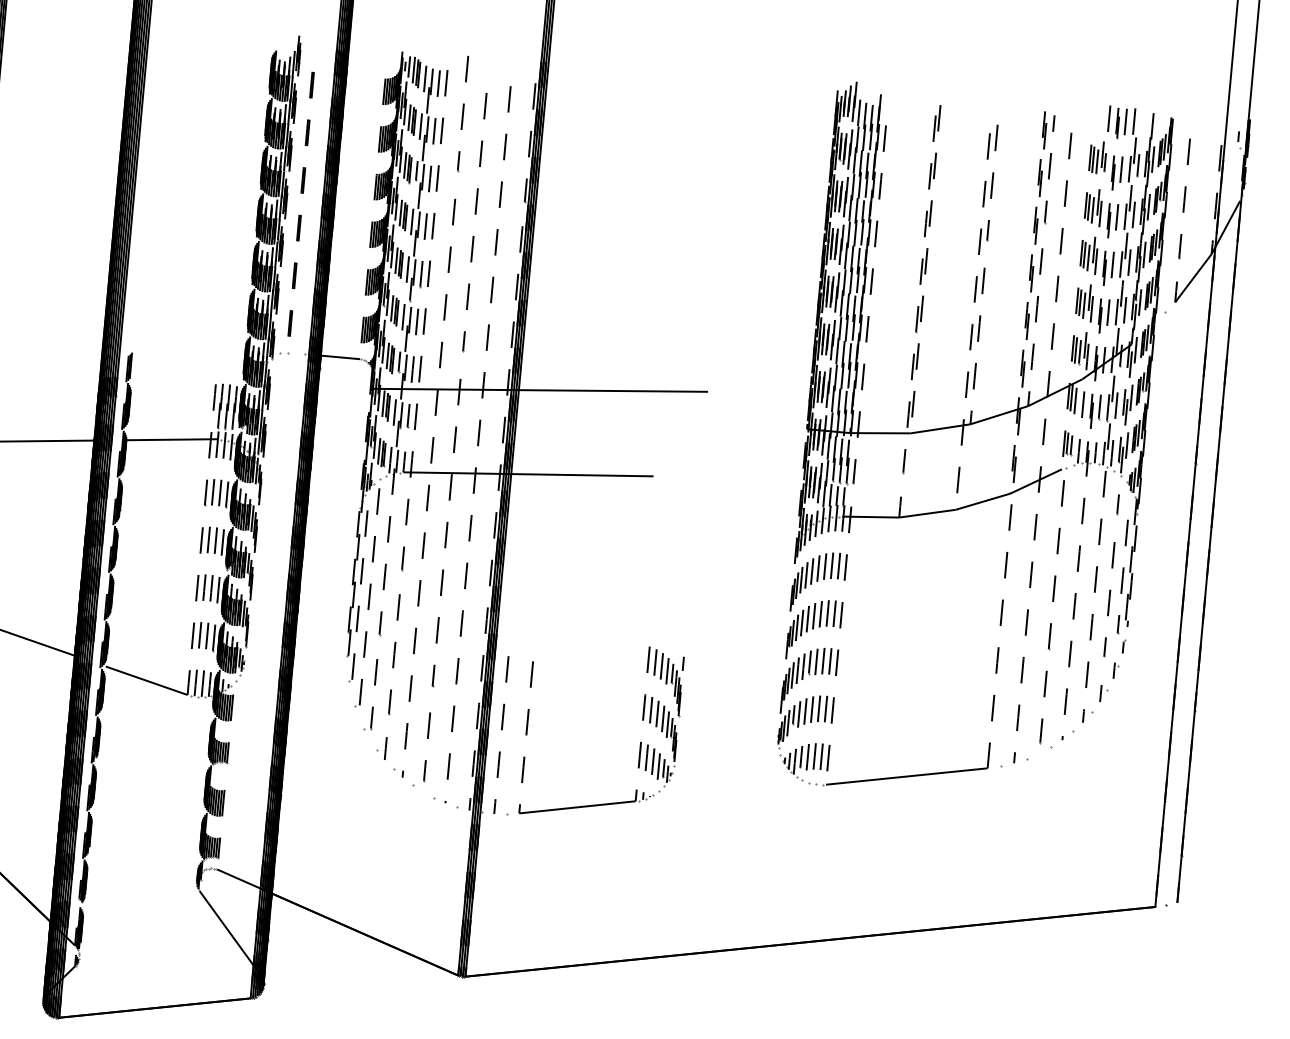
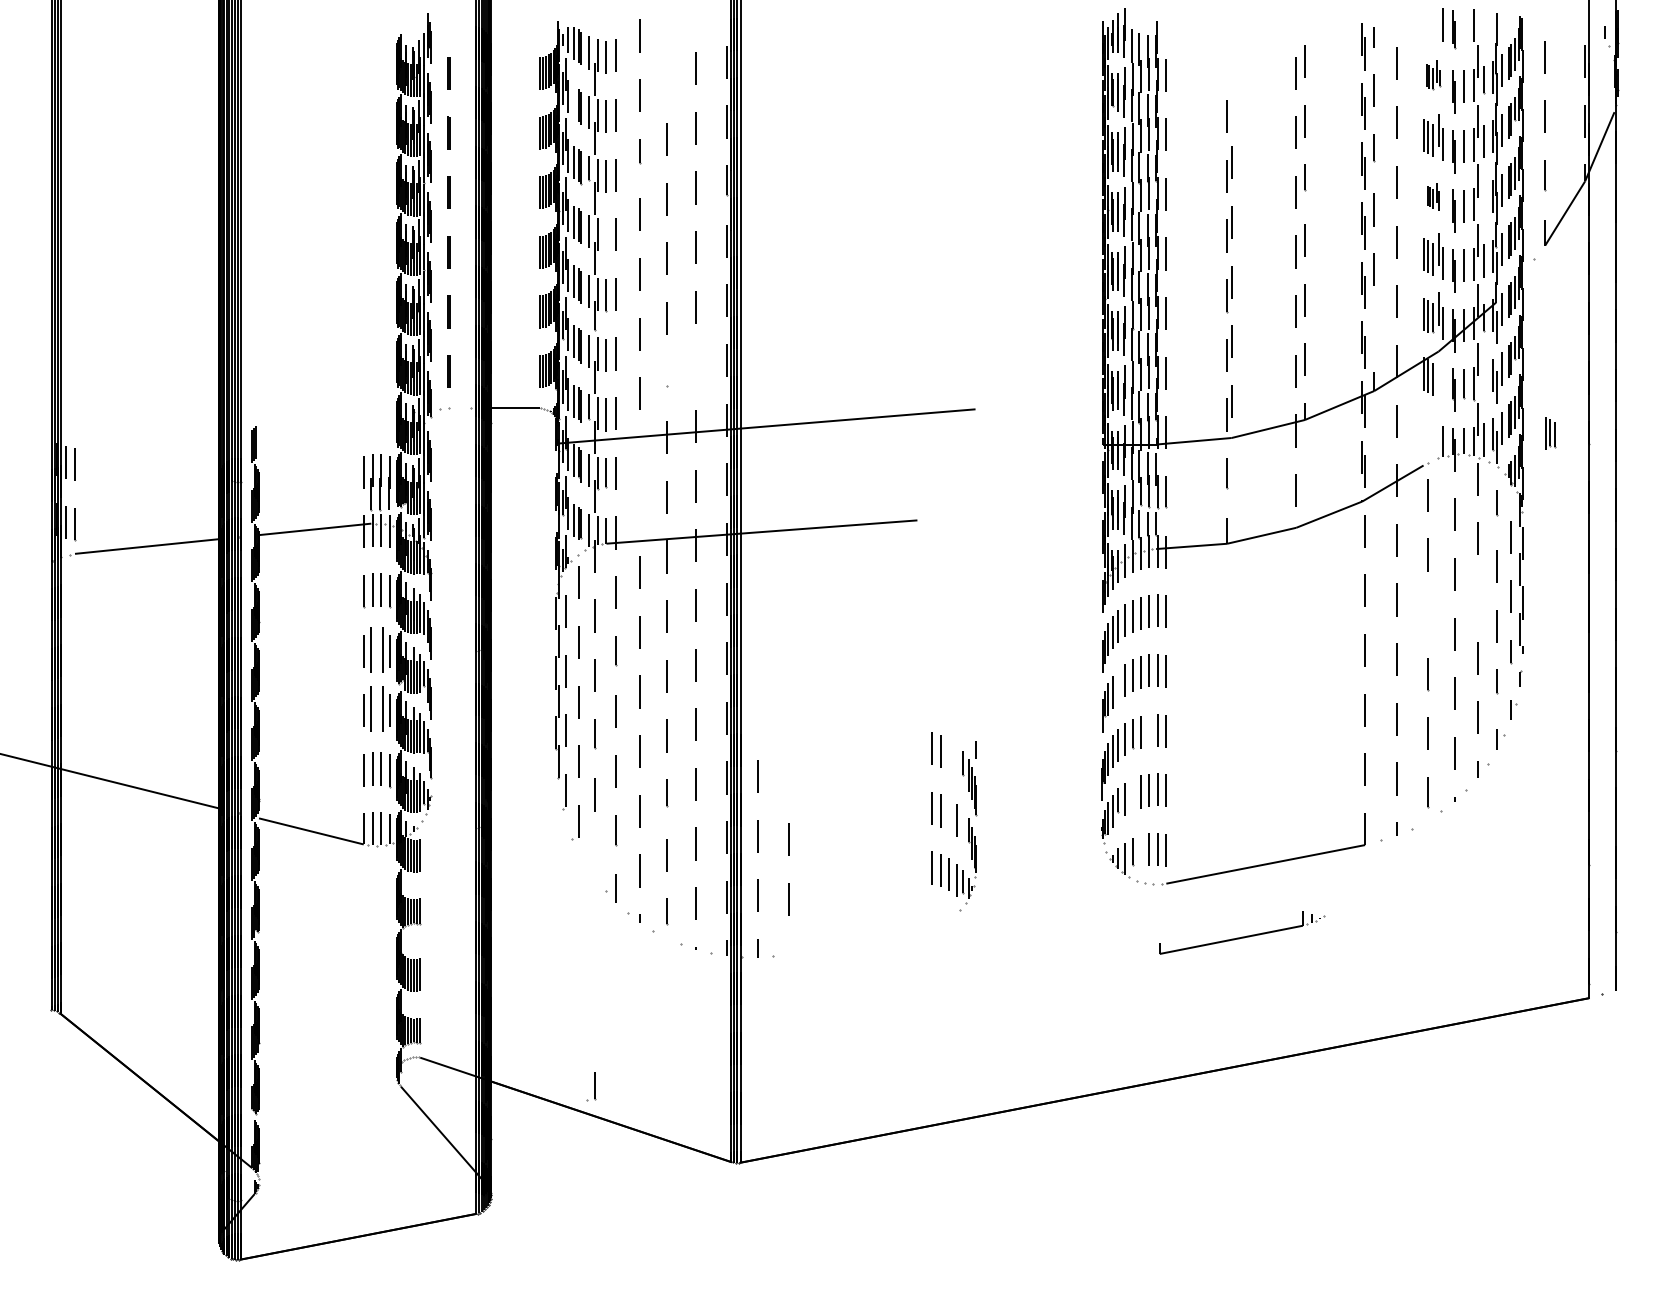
line: (485, 105) -> (666, 79), removed
line: (409, 117) -> (574, 102), removed
line: (1125, 121) -> (1463, 26), removed
part: (937, 123) -> (1229, 50), removed
part: (1098, 157) -> (1433, 74), size x0.7
line: (934, 165) -> (1231, 102), removed
line: (425, 226) -> (606, 235), removed
part: (1089, 255) -> (1433, 196), size x0.6
line: (1129, 261) -> (1484, 200), removed
line: (488, 337) -> (696, 366), removed
line: (463, 340) -> (666, 373), removed
line: (1031, 356) -> (1373, 329), removed
line: (436, 402) -> (639, 453), removed
line: (1083, 404) -> (1442, 382), removed
line: (1116, 405) -> (1484, 379), removed
part: (1068, 444) -> (1550, 433), moved
line: (432, 449) -> (639, 512), removed
part: (211, 540) -> (376, 649), size x1.4
line: (1096, 579) -> (1478, 598), removed
part: (207, 588) -> (376, 709), size x1.4
line: (1054, 588) -> (1427, 614), removed
line: (802, 622) -> (1118, 685), removed
line: (823, 661) -> (1149, 730), removed
line: (662, 665) -> (949, 754), removed
line: (667, 671) -> (956, 760), removed
line: (531, 673) -> (788, 779), removed
line: (805, 710) -> (1132, 794), removed
line: (657, 713) -> (949, 814), removed
part: (369, 717) -> (591, 1086), moved
line: (668, 724) -> (963, 826), removed
line: (807, 757) -> (1140, 851), removed
part: (586, 802) -> (1242, 932), moved

